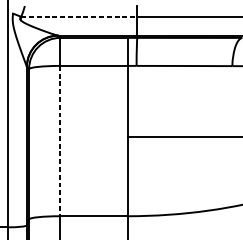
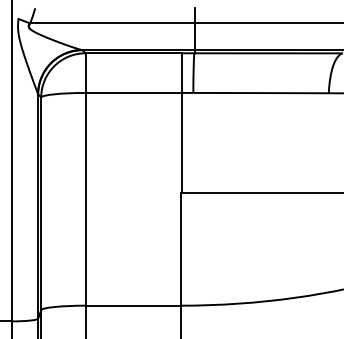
line: (79, 16) -> (112, 23), dashed -> solid
line: (60, 141) -> (85, 199), dashed -> solid

